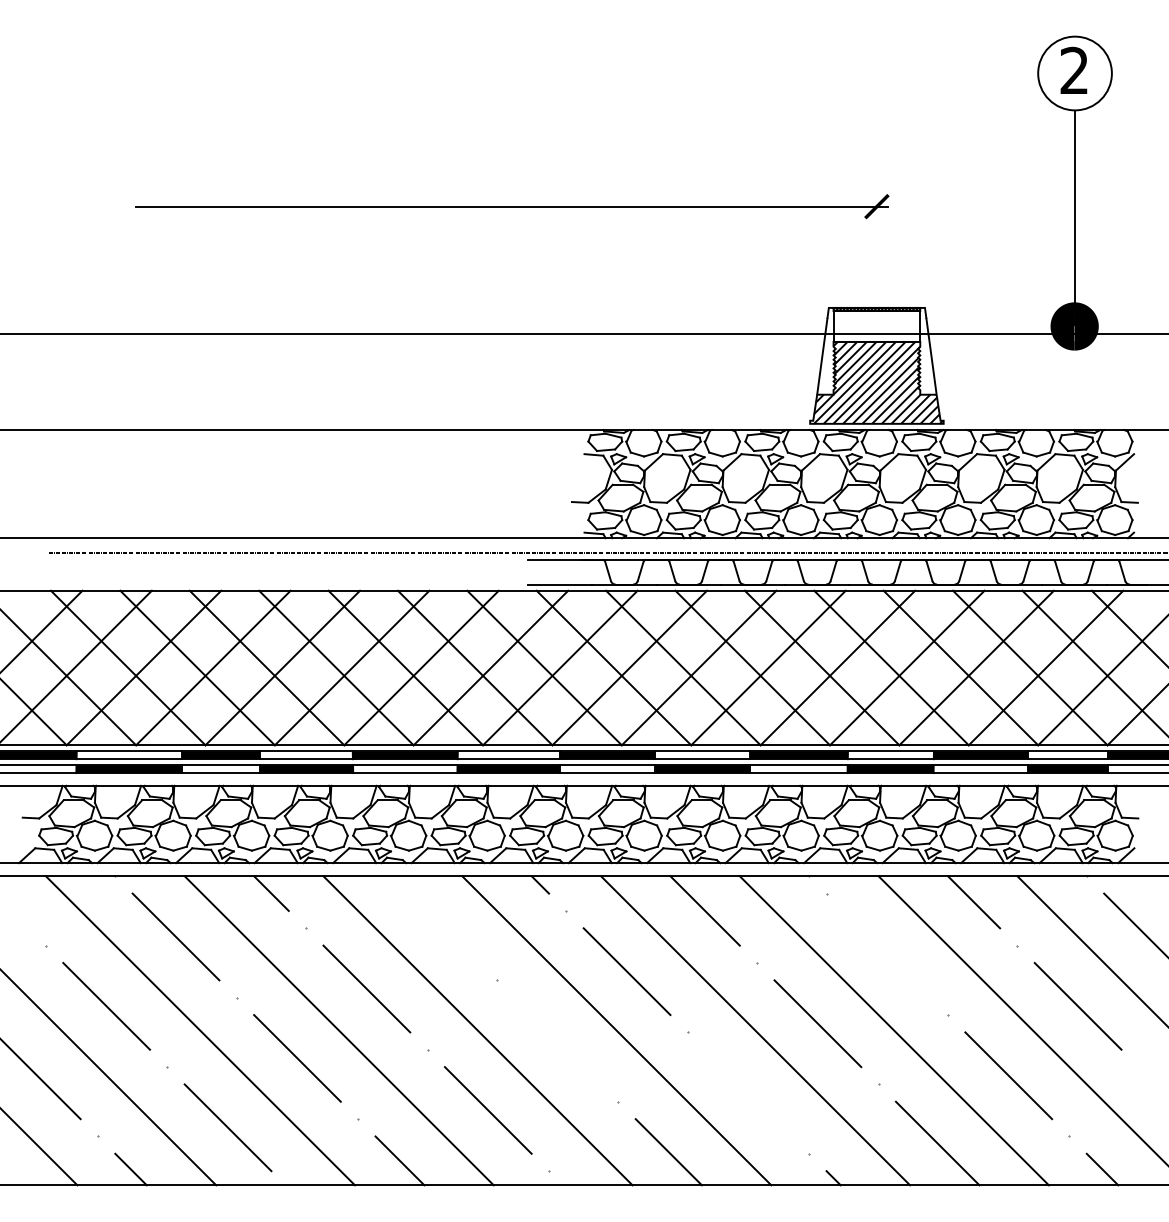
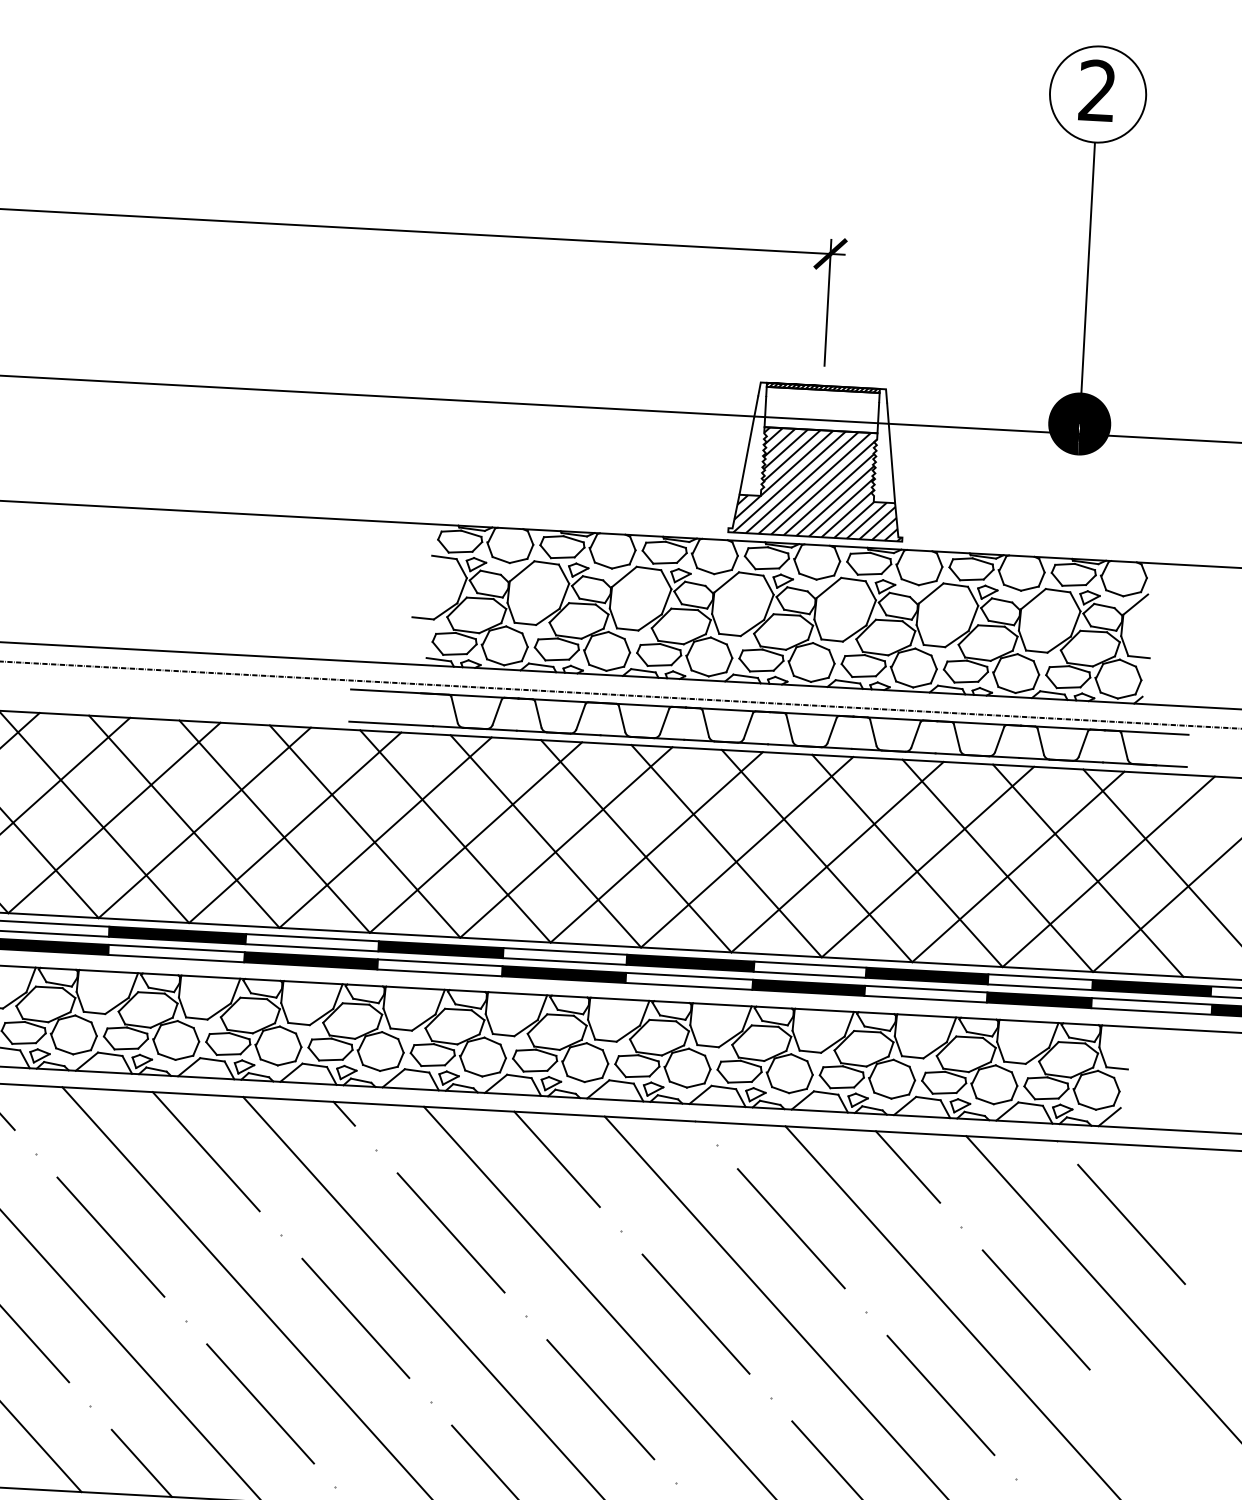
line: (876, 243) -> (827, 301), added
line: (435, 919) -> (205, 1151), added
line: (886, 953) -> (790, 1227), added
line: (557, 1040) -> (355, 1317), added
line: (748, 1092) -> (600, 1398), added

